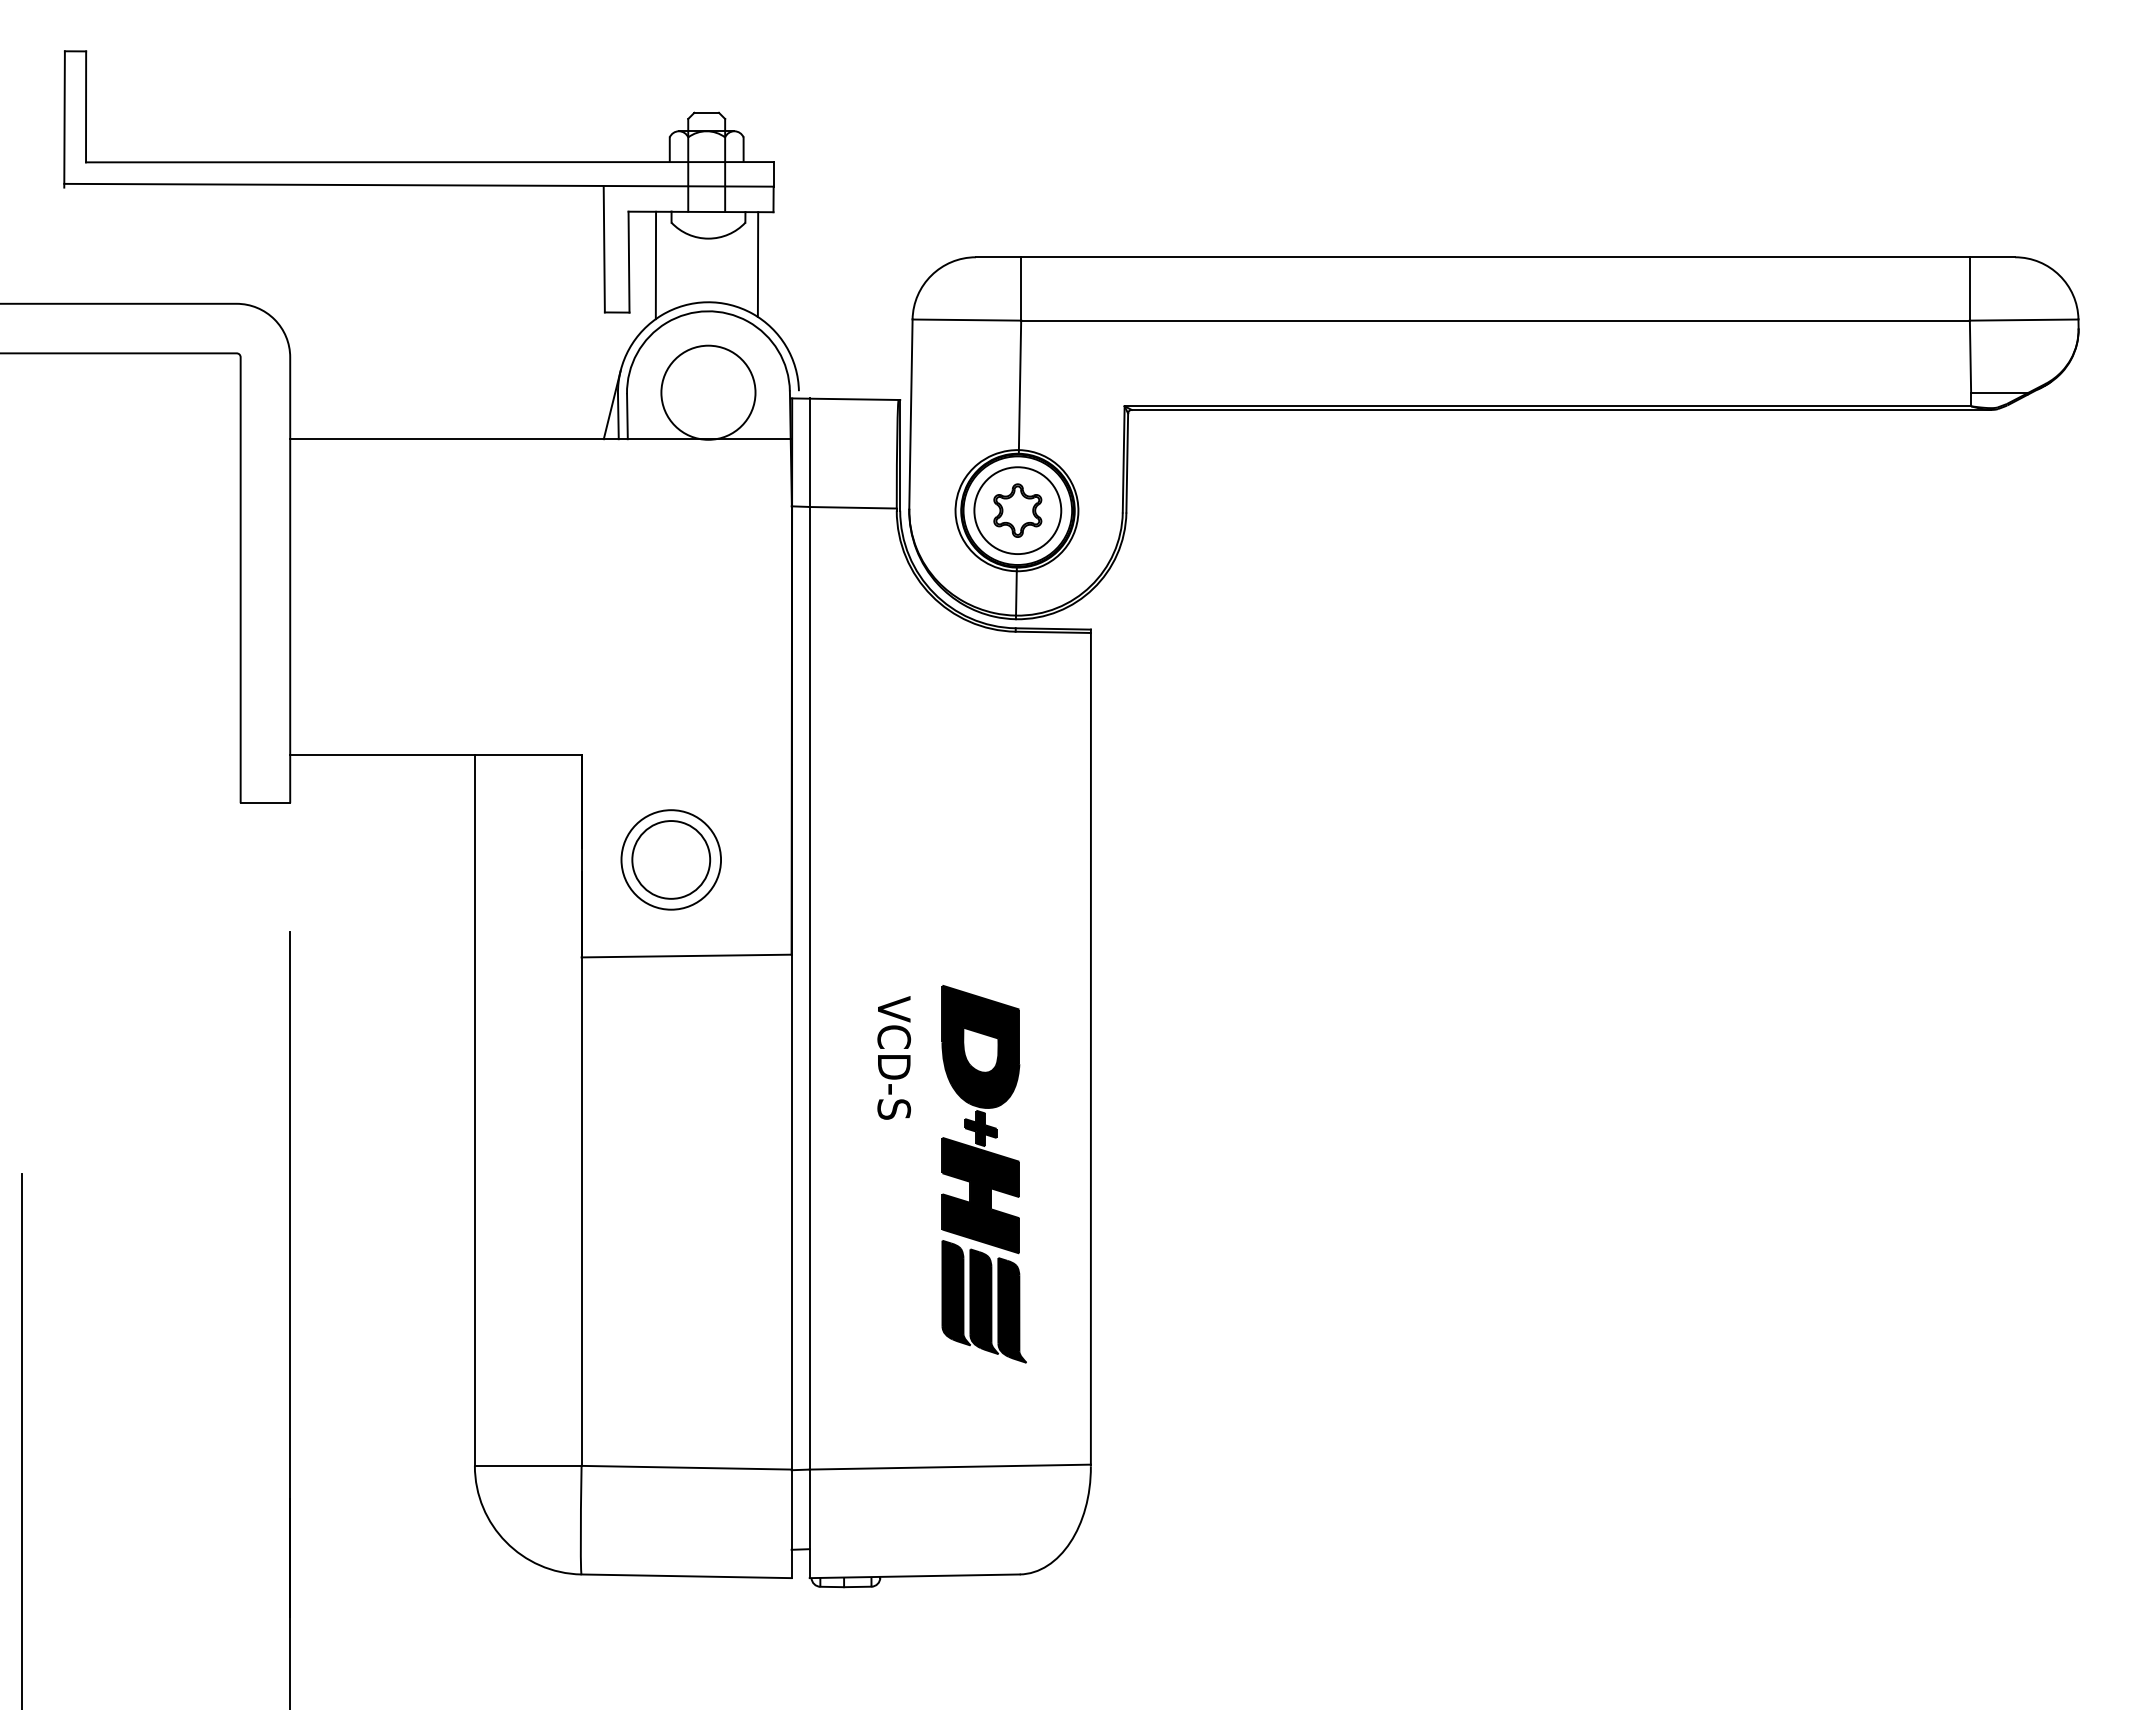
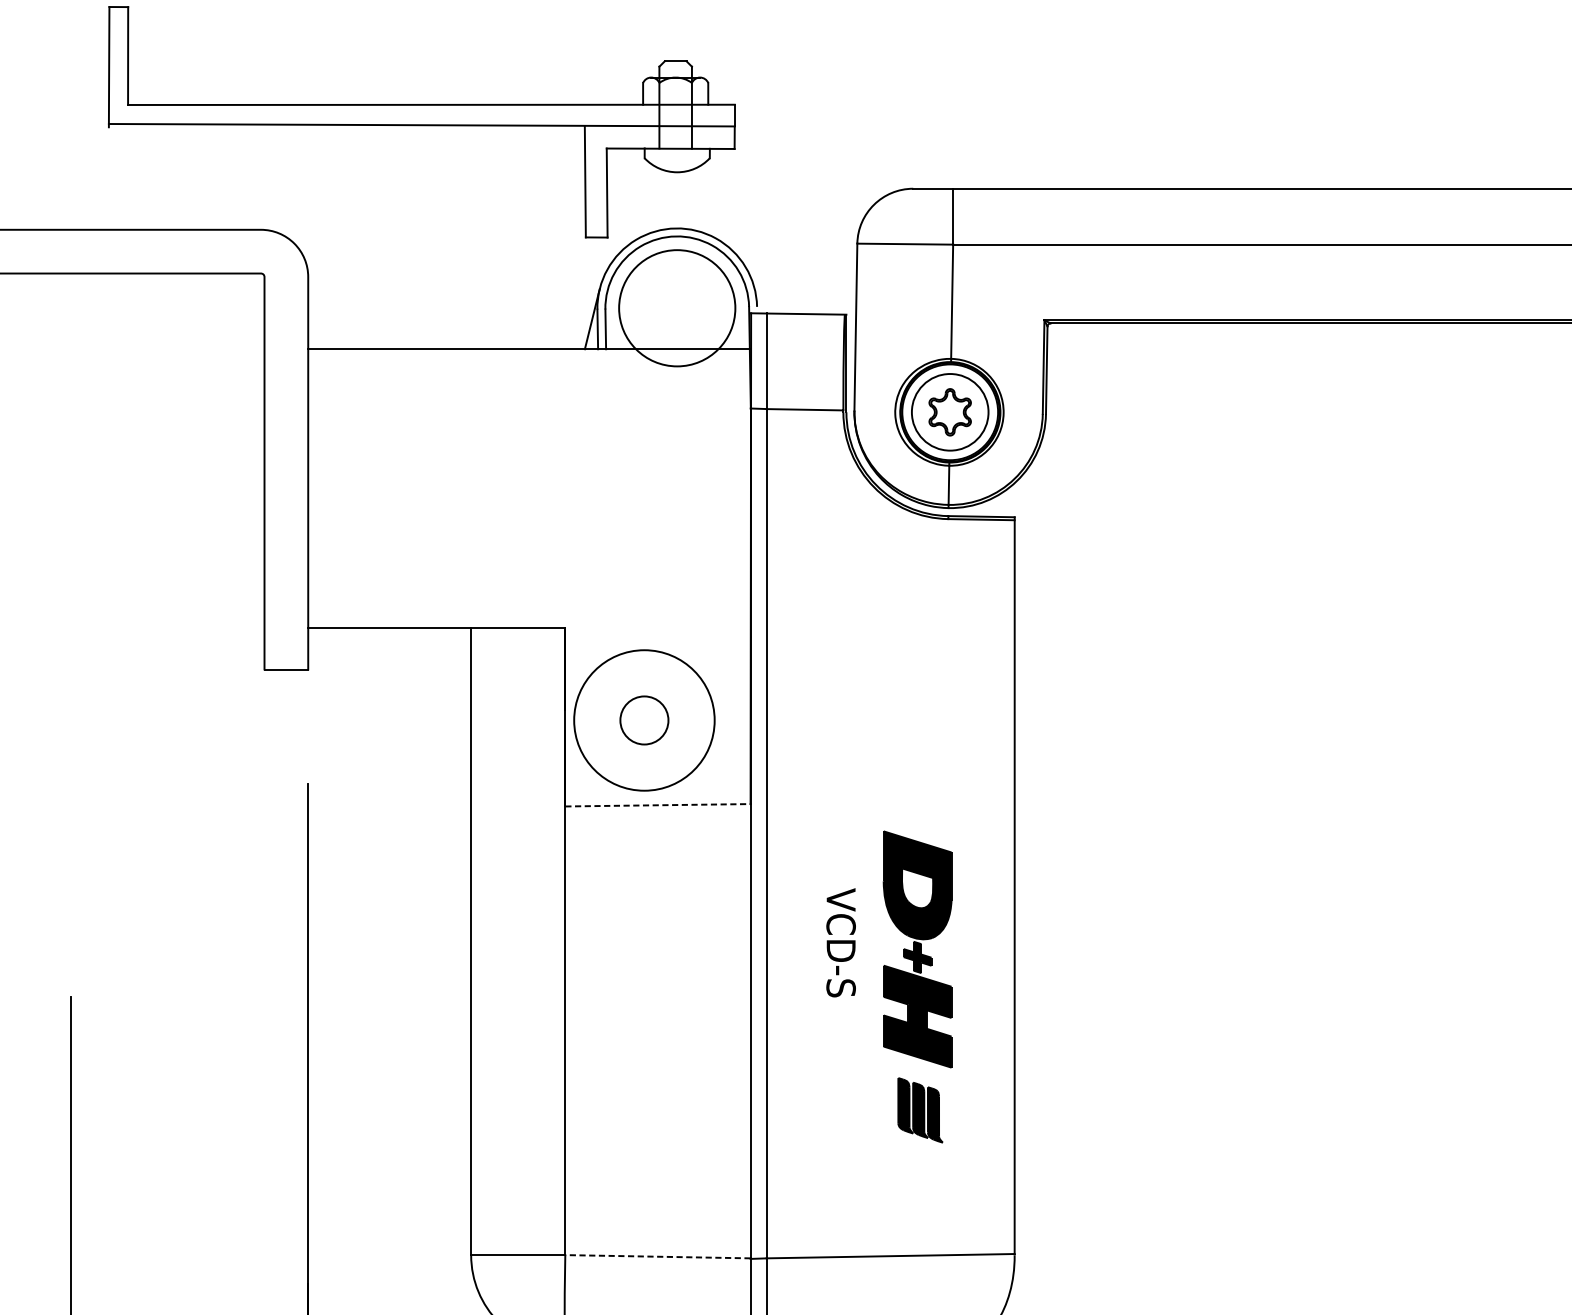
line: (757, 264) -> (720, 195), removed
line: (655, 265) -> (630, 196), removed
circle: (708, 392) -> (677, 308), size x1.4
circle: (671, 859) -> (644, 720), size x0.7
circle: (671, 859) -> (644, 720), size x1.6
line: (687, 956) -> (658, 805), solid -> dashed
text: (894, 1057) -> (841, 942), moved
part: (983, 1301) -> (919, 1110), size x0.6
line: (686, 1467) -> (657, 1256), solid -> dashed

